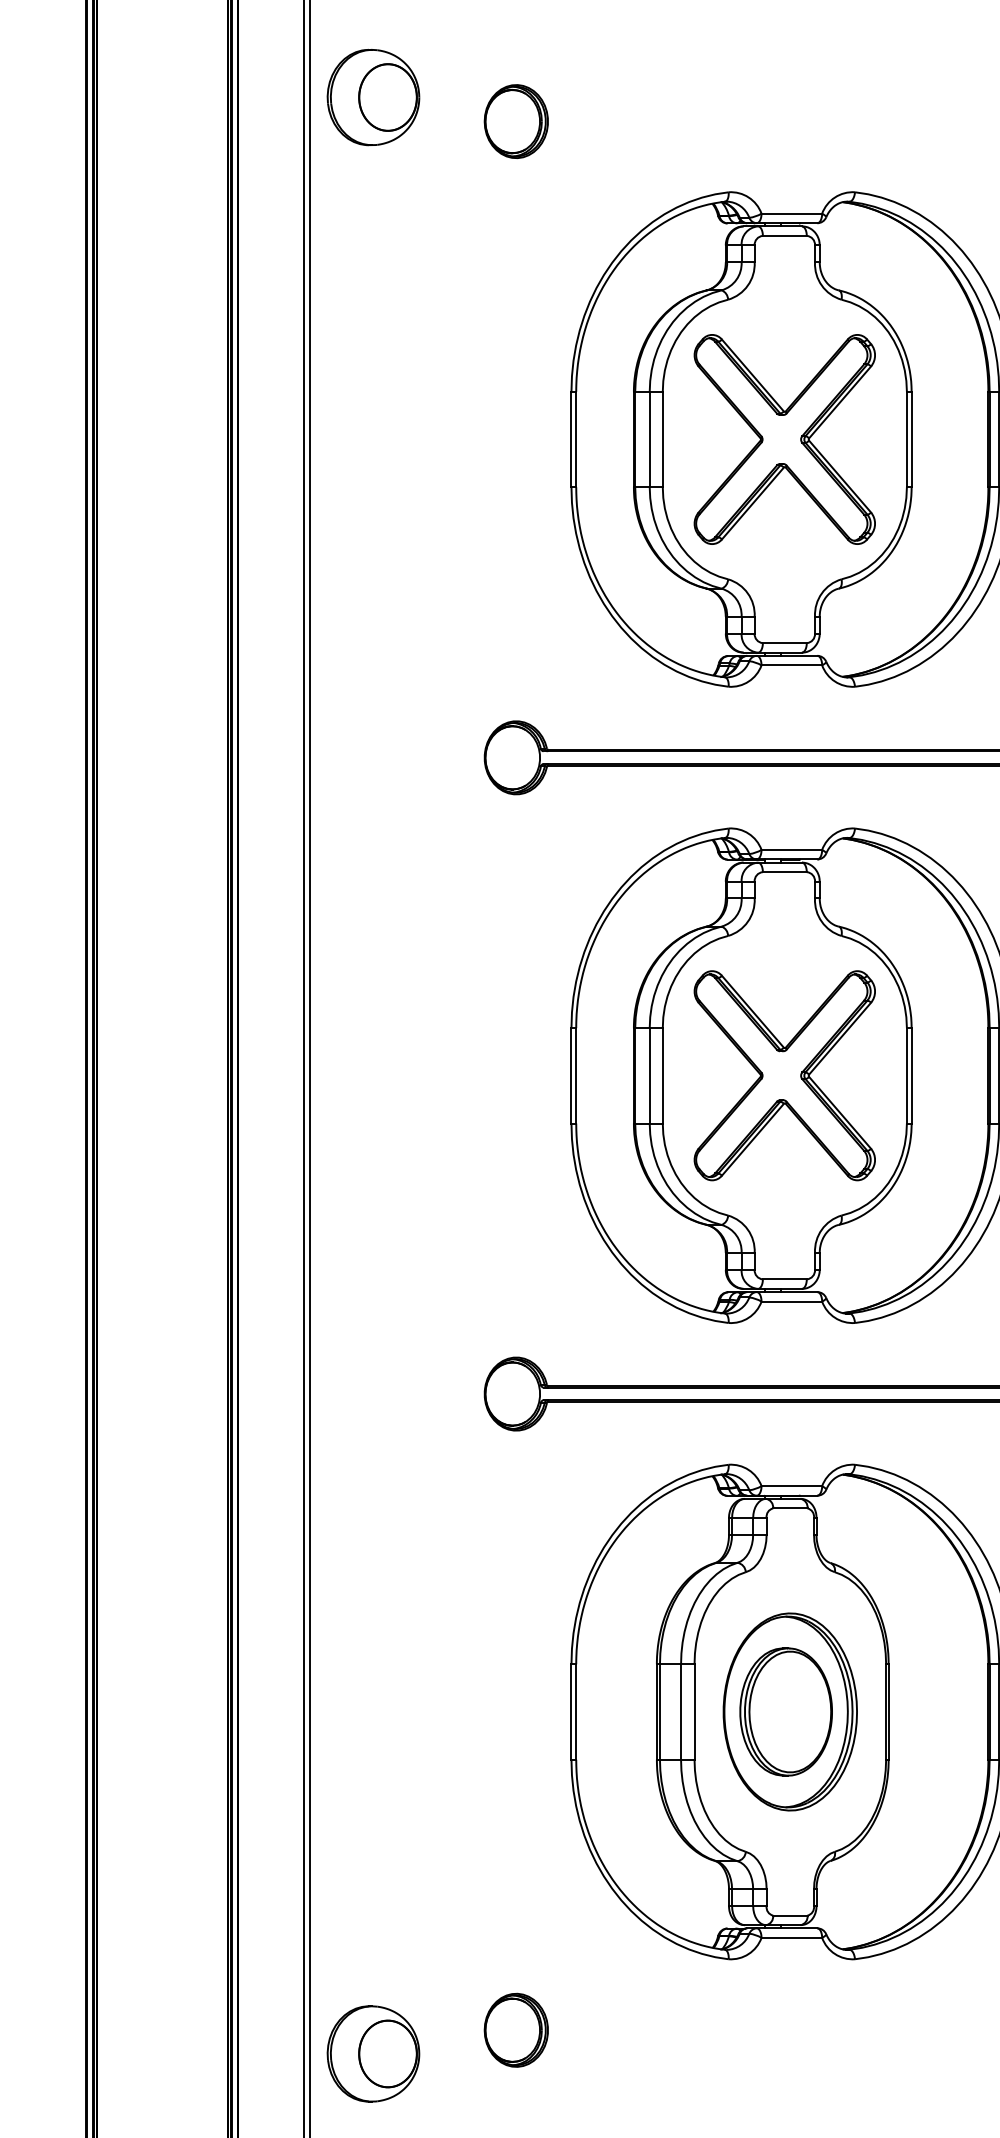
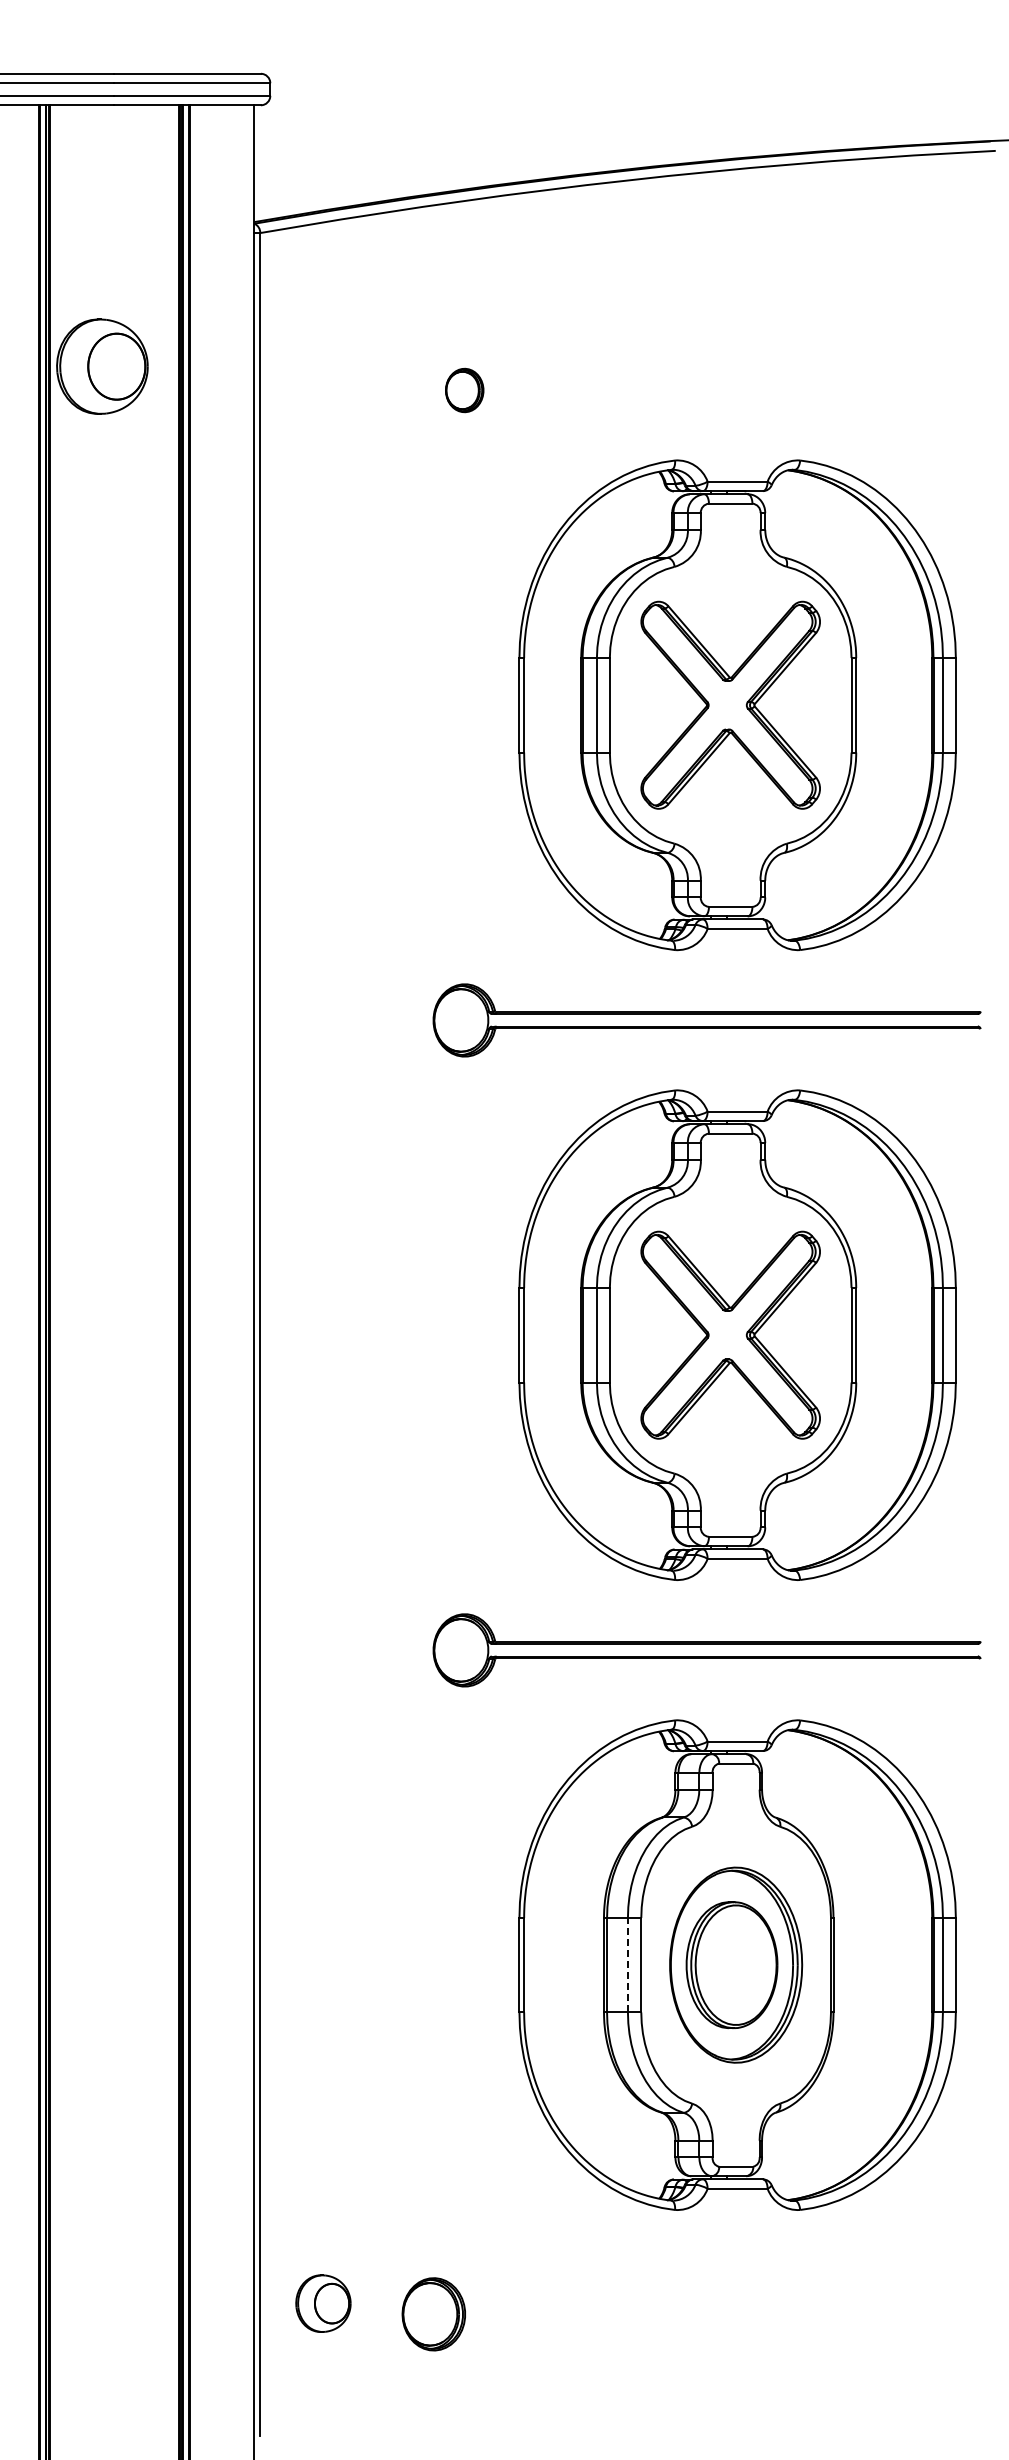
part: (373, 97) -> (102, 366), moved
part: (515, 121) -> (464, 390), size x0.6
line: (680, 1711) -> (627, 1964), solid -> dashed
part: (515, 2030) -> (433, 2314), moved
part: (373, 2053) -> (323, 2303), size x0.6

